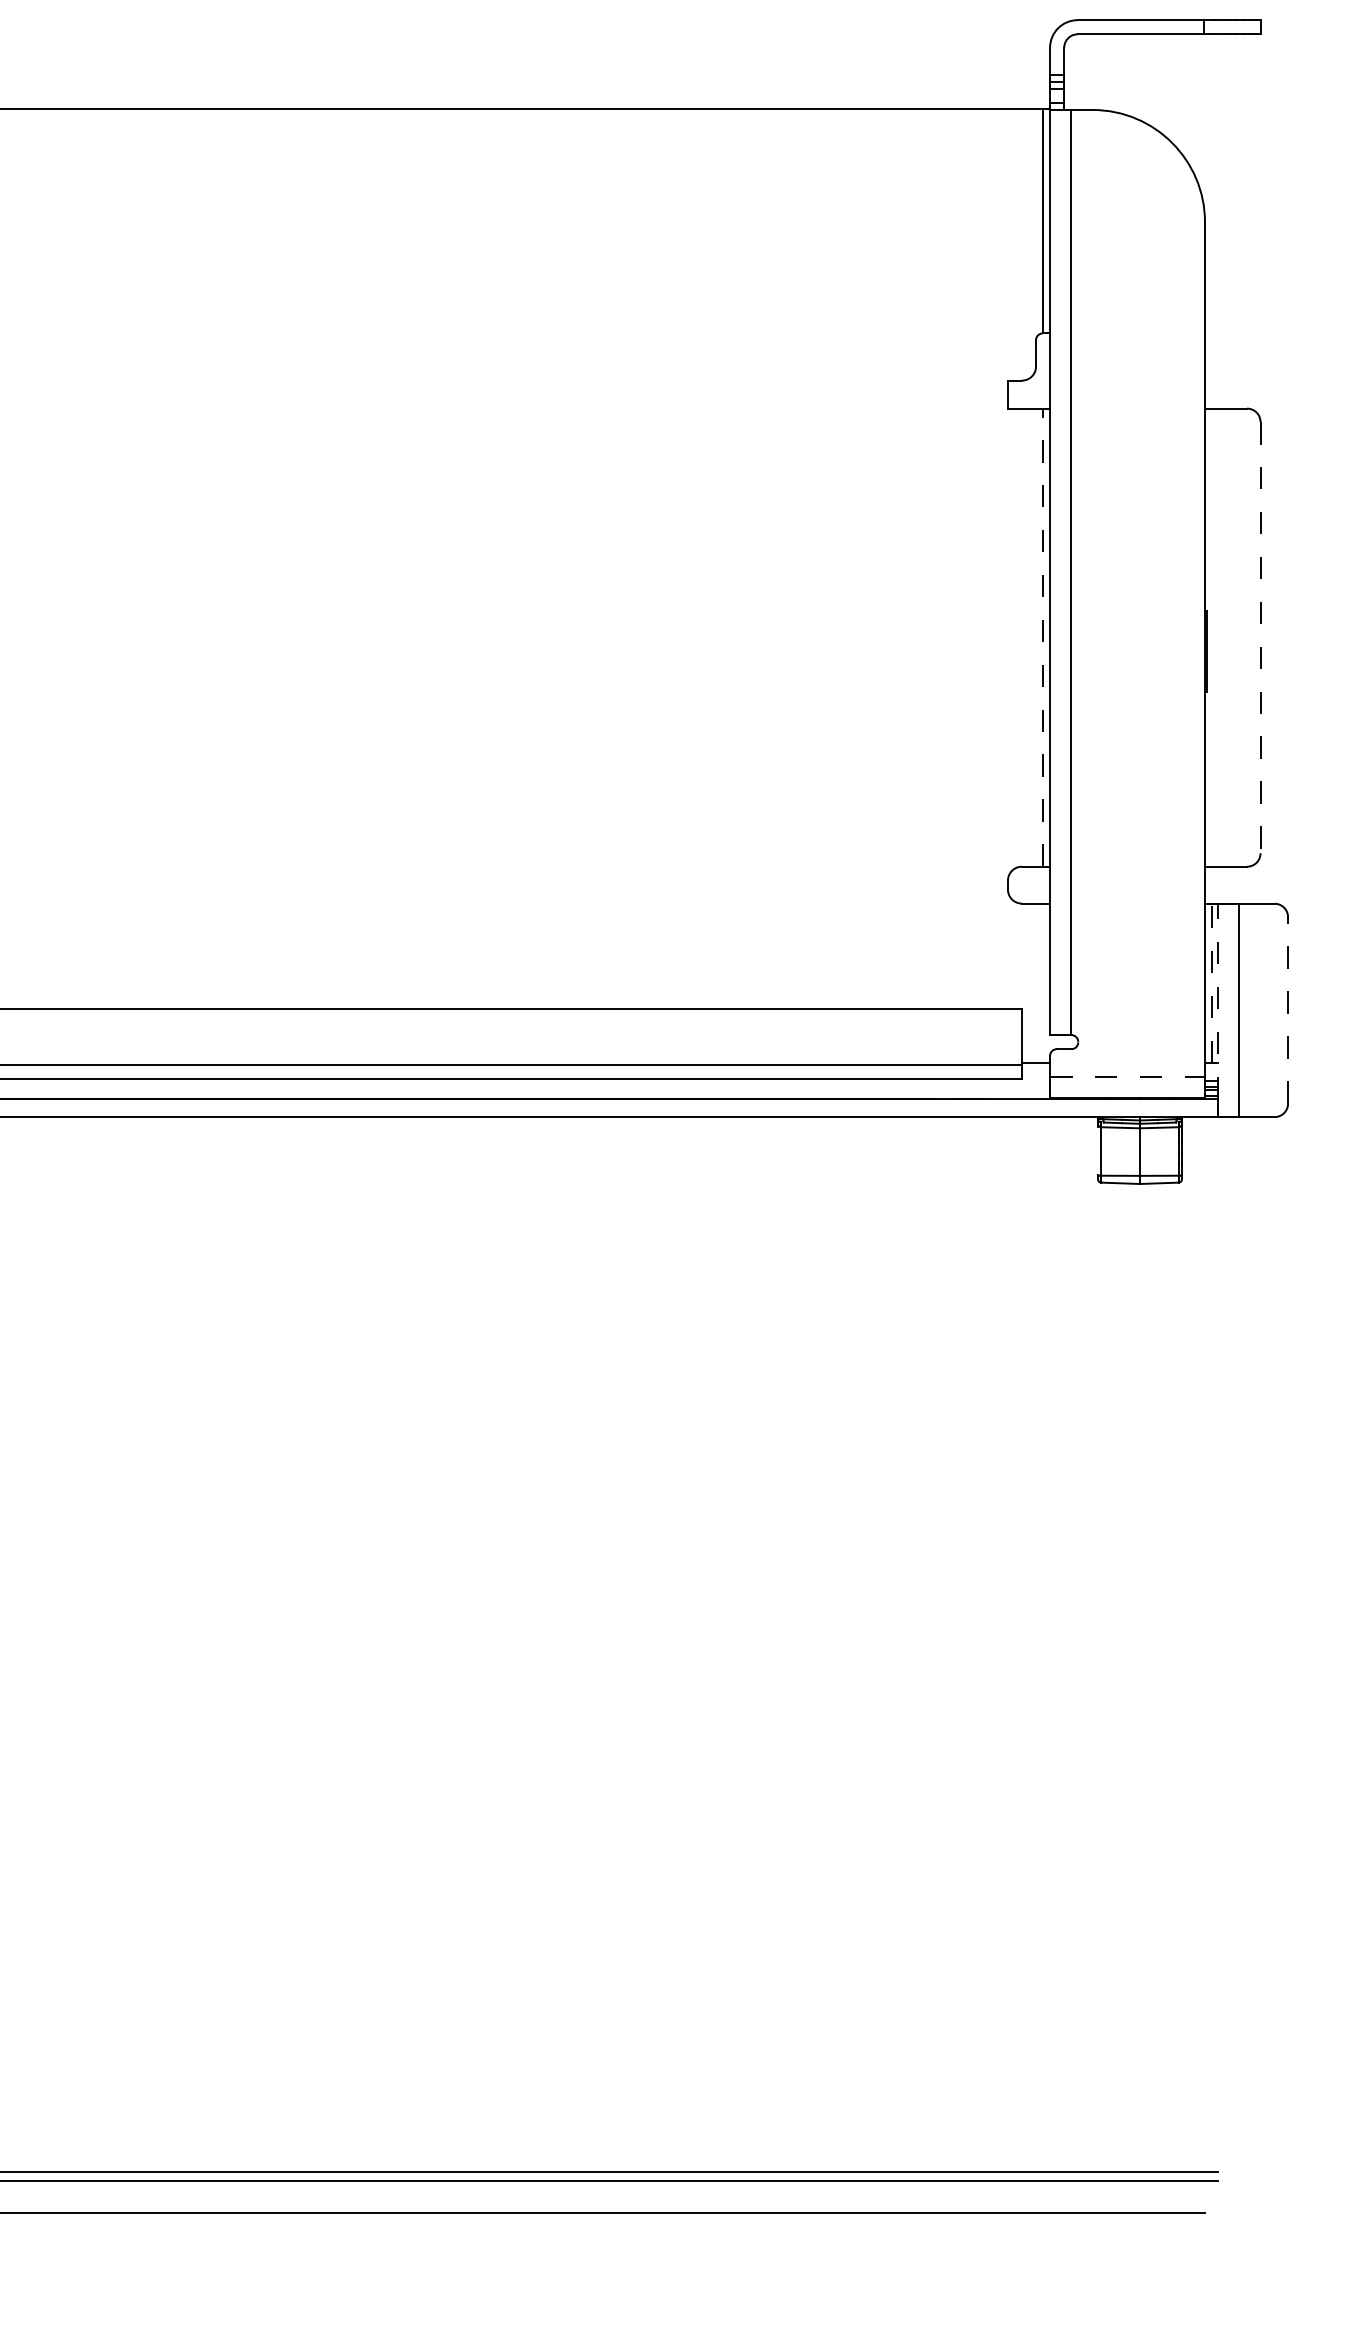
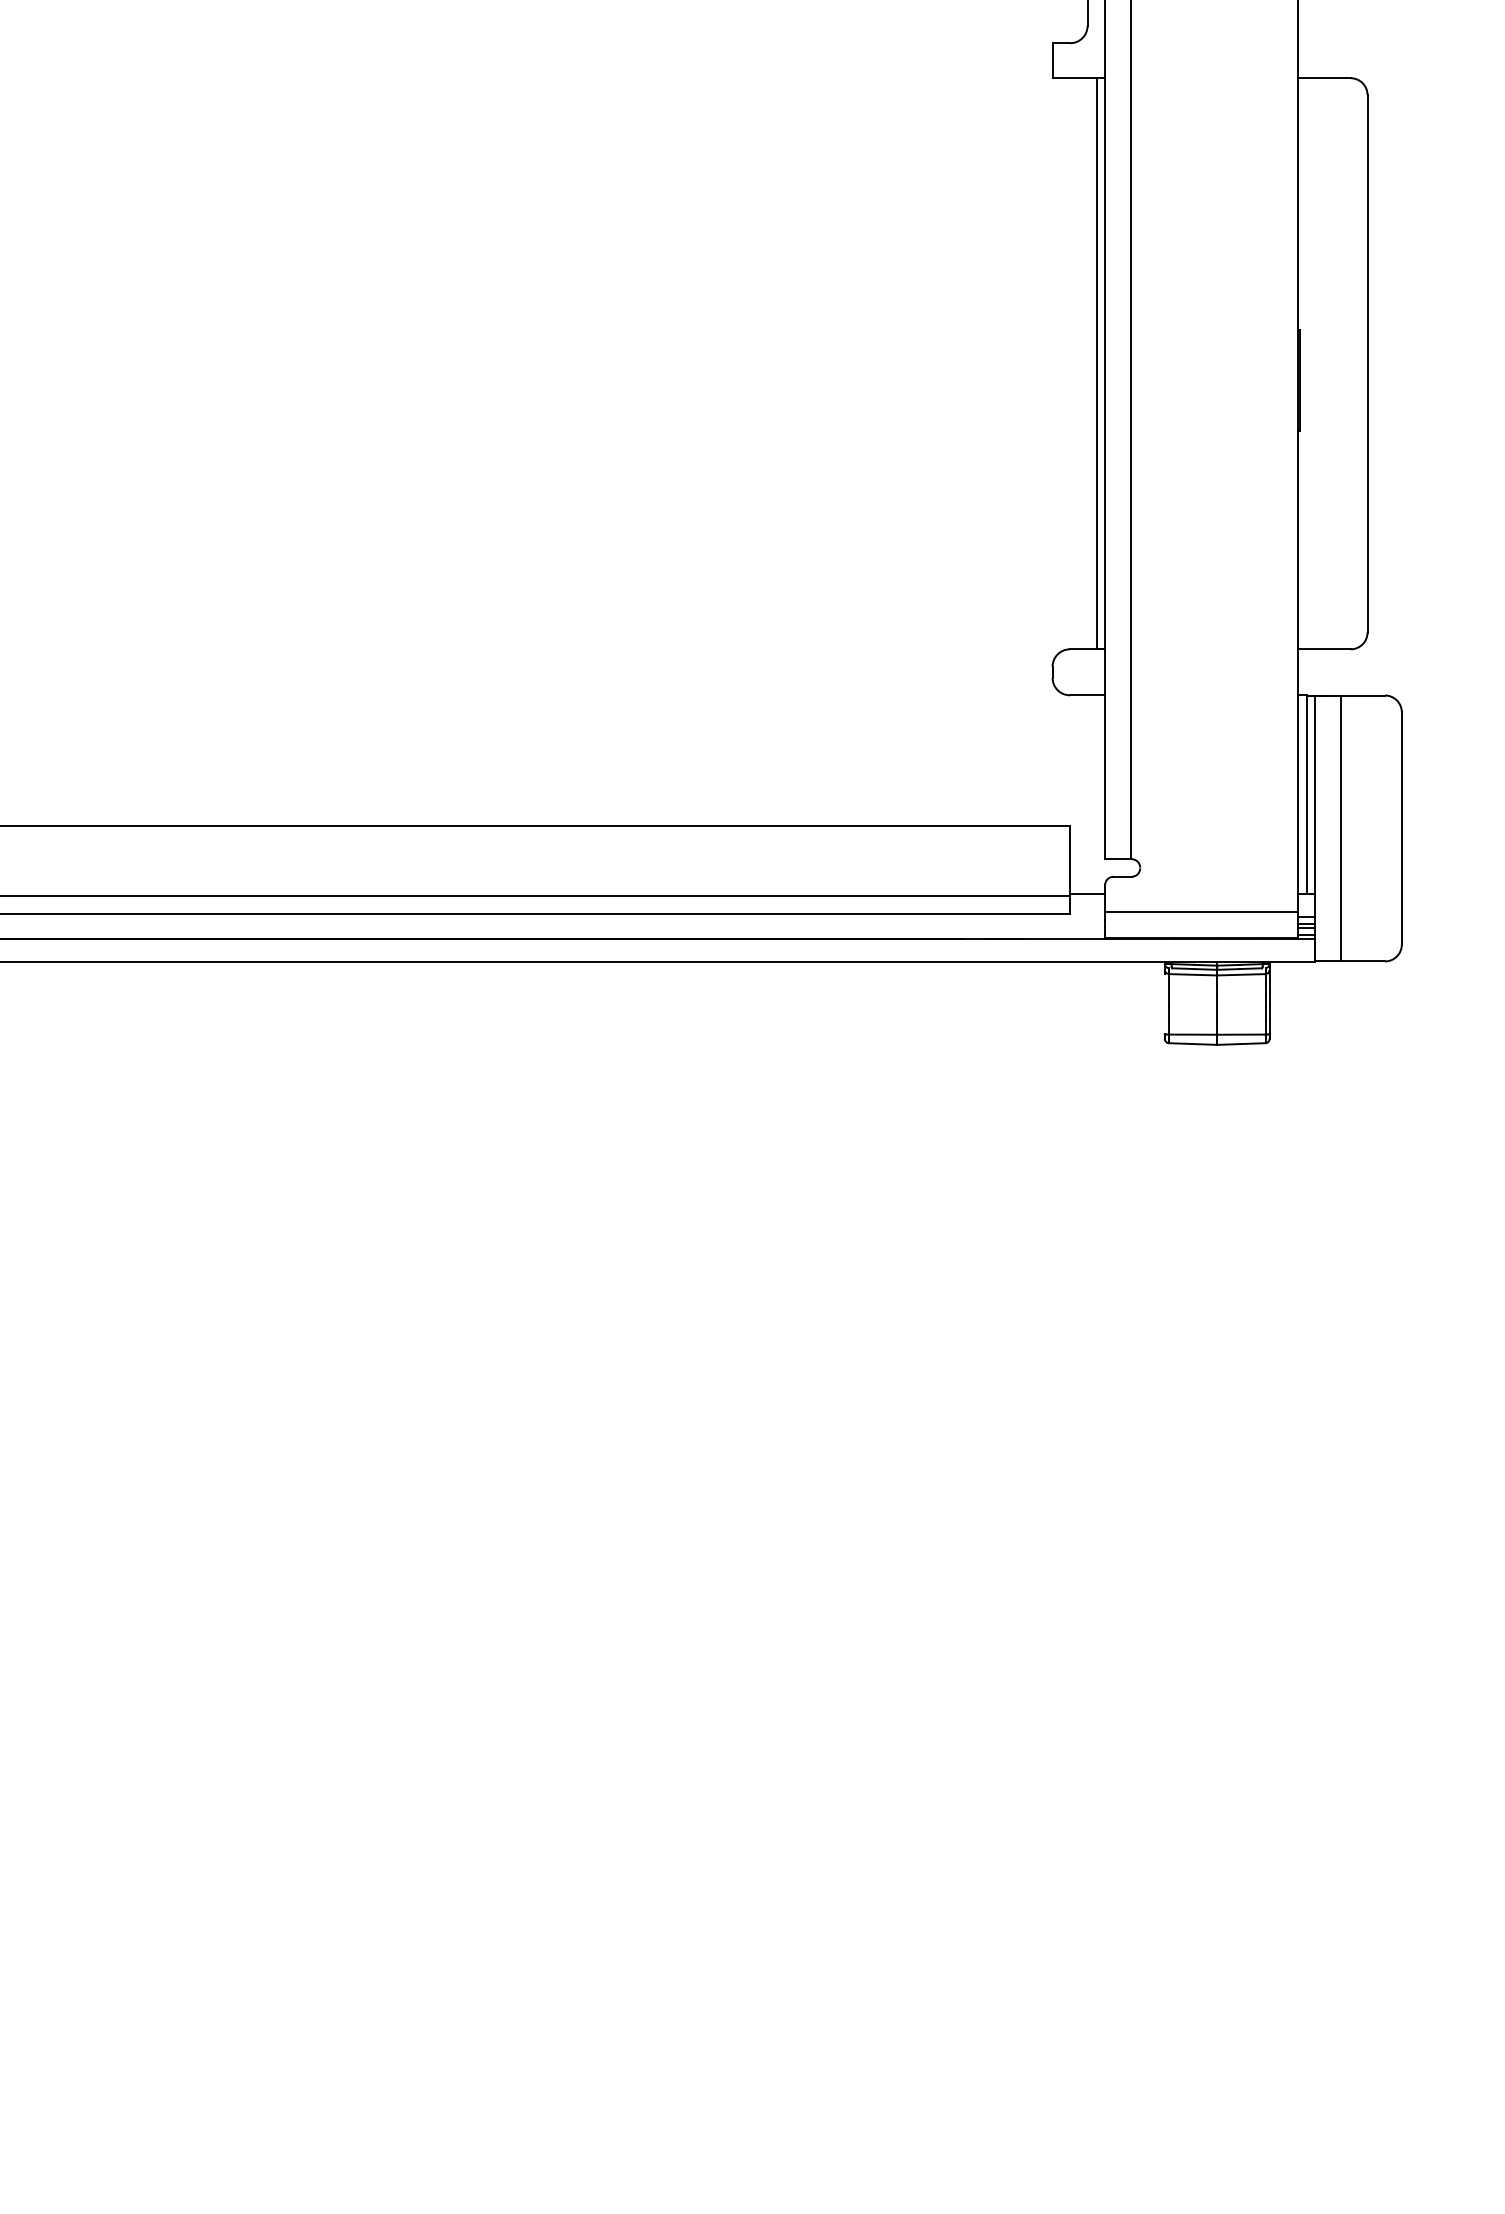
line: (1043, 637) -> (1096, 363), dashed -> solid
line: (1260, 637) -> (1367, 363), dashed -> solid
line: (1211, 983) -> (1306, 794), dashed -> solid
line: (1218, 1001) -> (1315, 817), dashed -> solid
line: (1288, 1009) -> (1402, 827), dashed -> solid
line: (1128, 1077) -> (1202, 912), dashed -> solid

